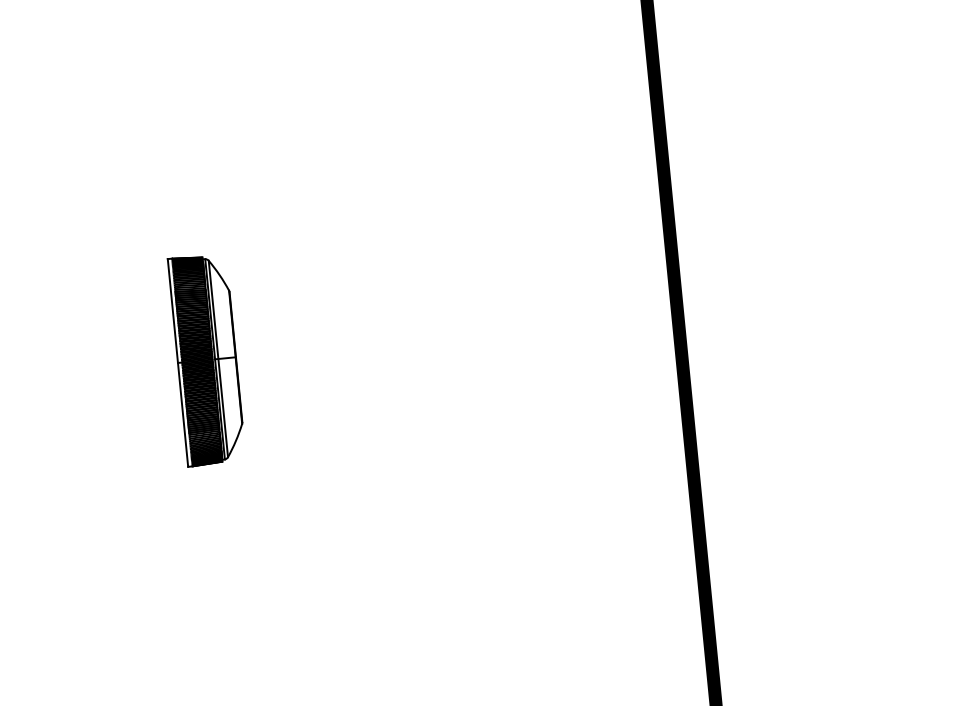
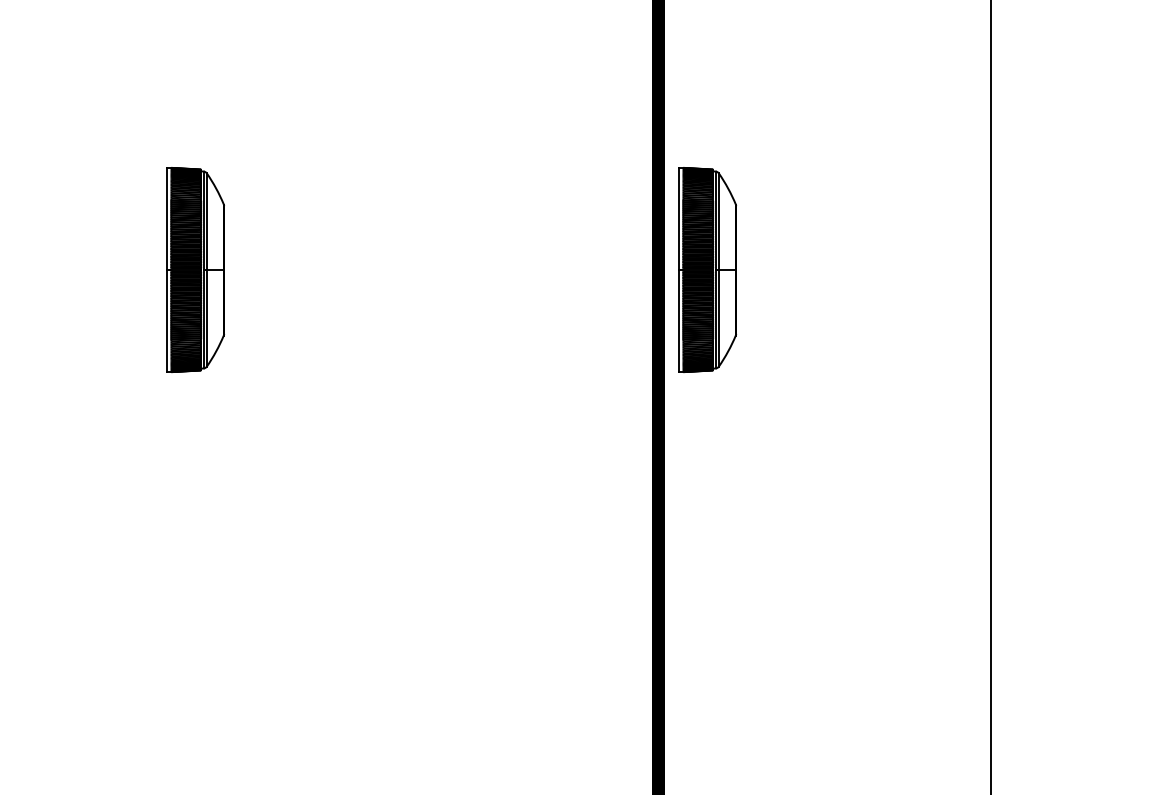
part: (727, 308) -> (707, 269), added

